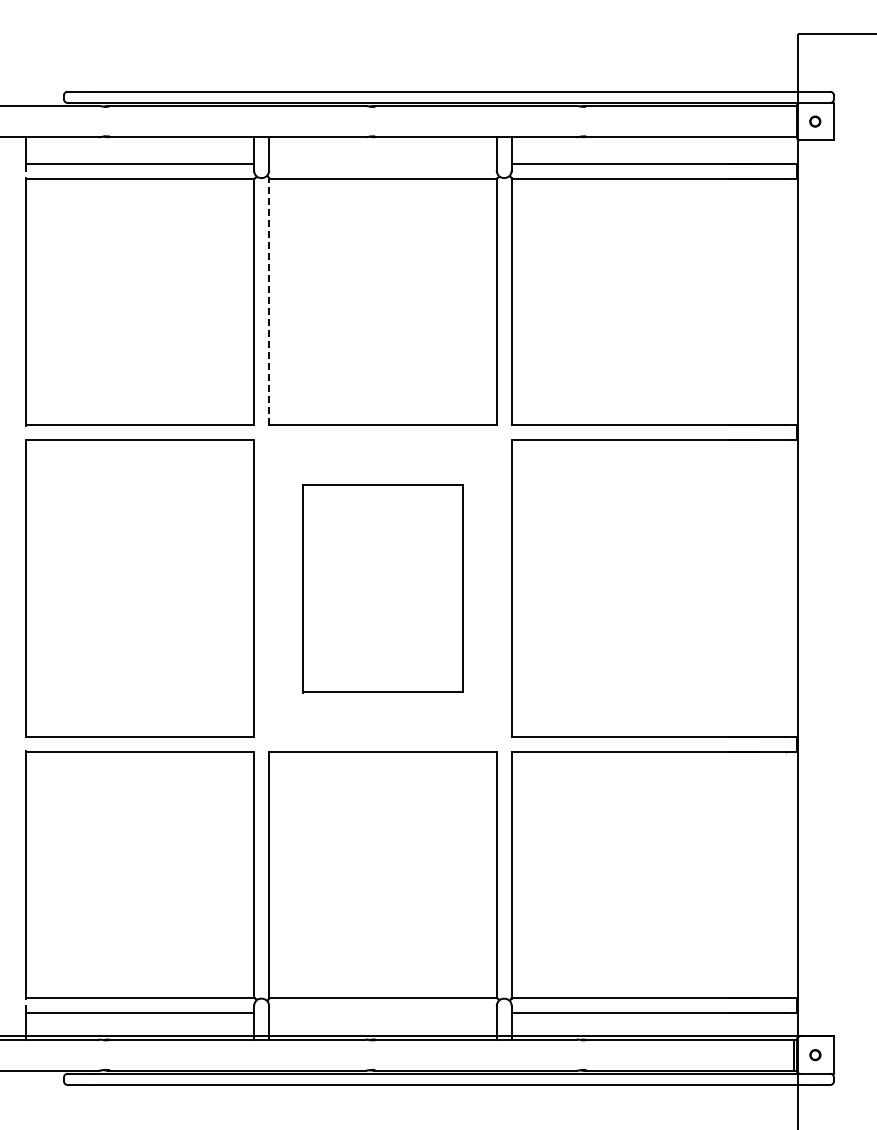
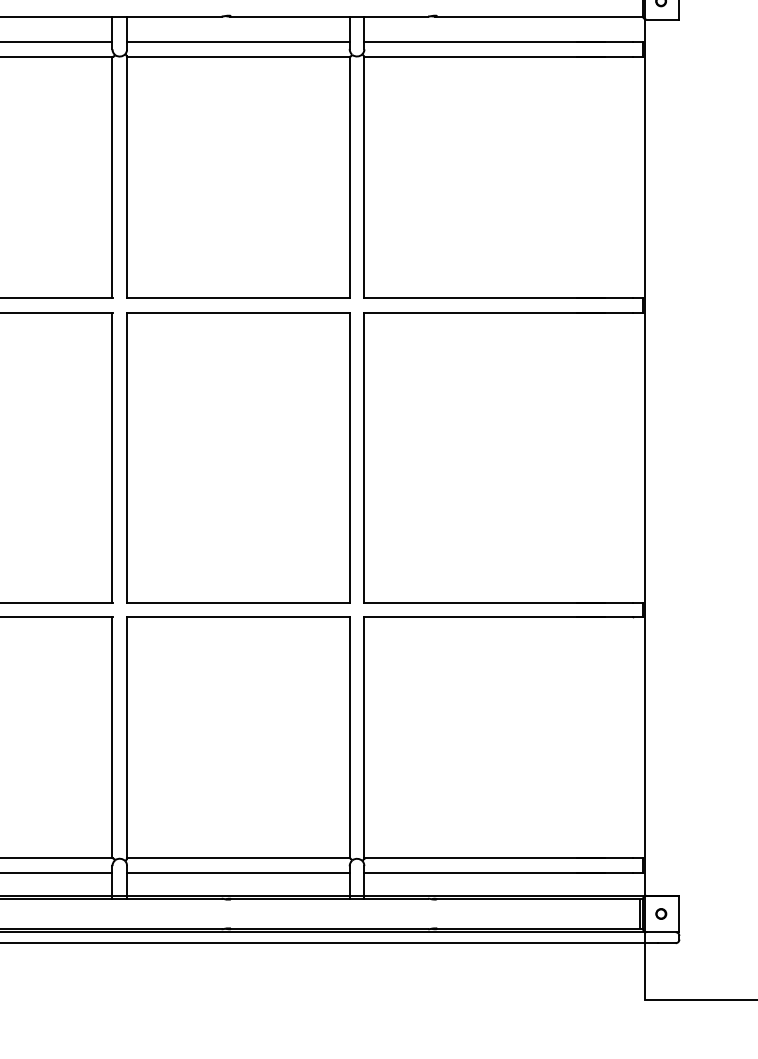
line: (382, 163) -> (238, 42), added
line: (268, 301) -> (126, 177), dashed -> solid
part: (382, 588) -> (238, 457), size x1.43
line: (382, 1013) -> (238, 873), added

